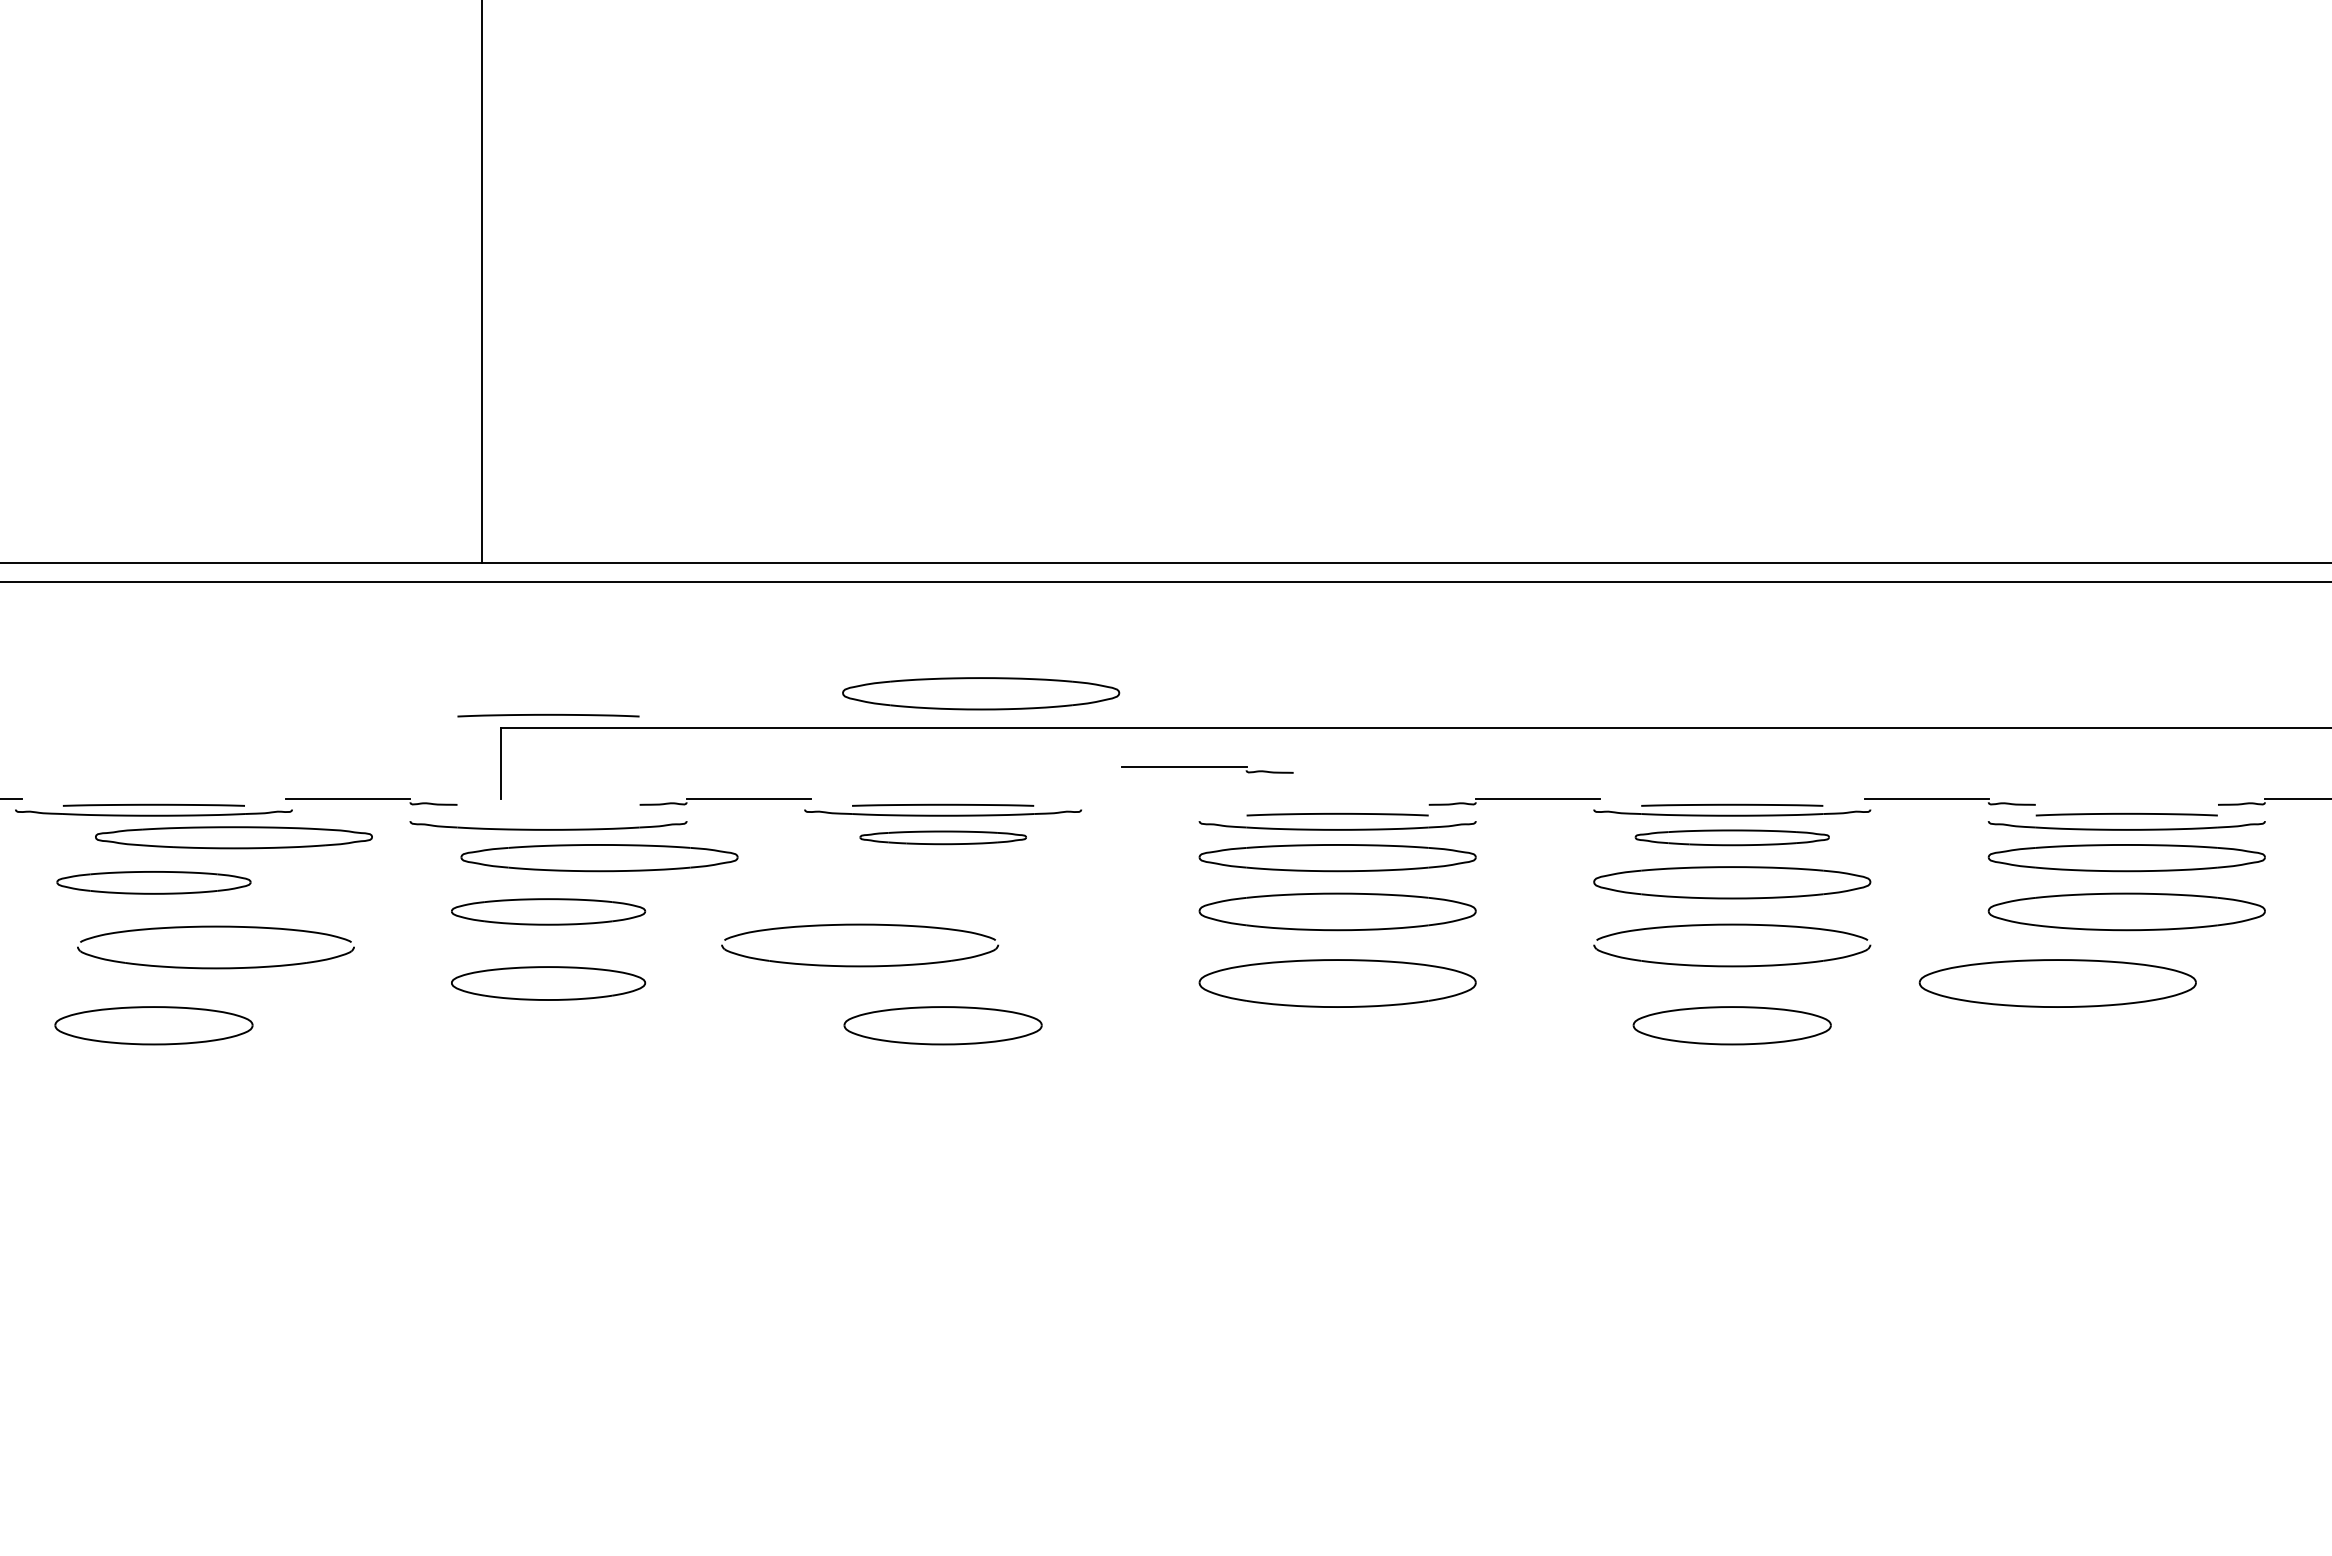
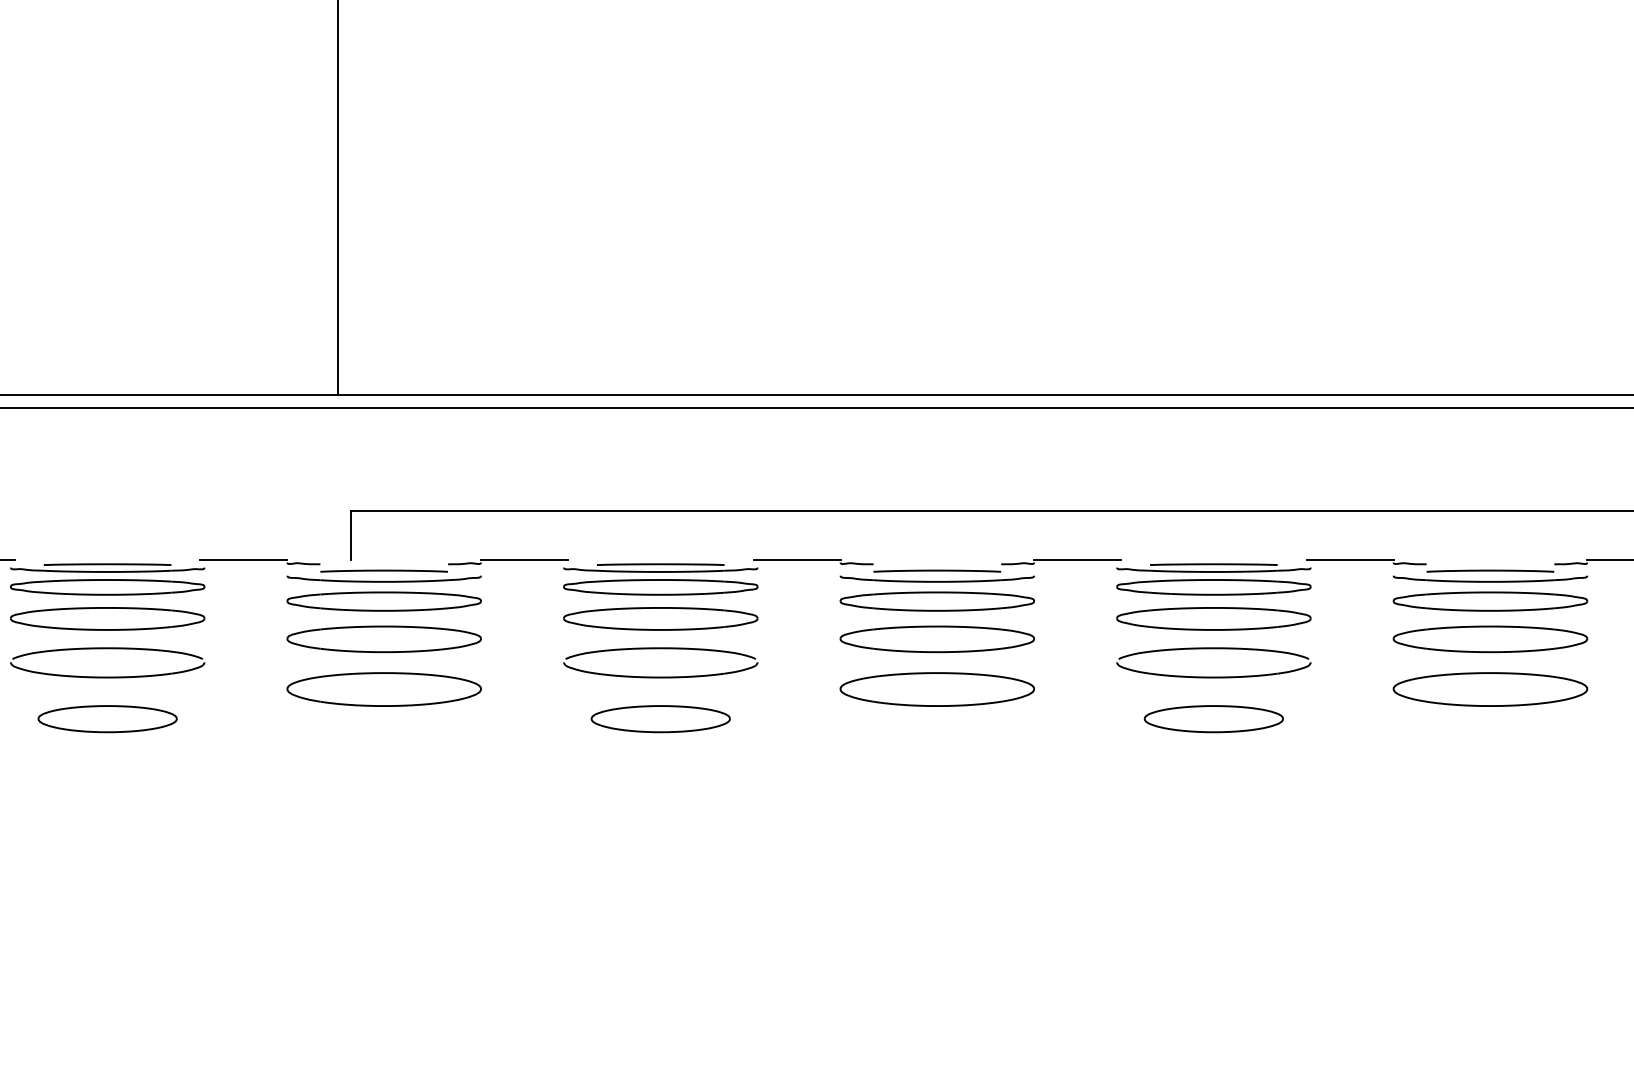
part: (981, 693) -> (661, 618), moved
curve: (548, 715) -> (384, 571), moved
part: (1207, 769) -> (813, 561), moved
part: (233, 837) -> (107, 587), moved
part: (943, 837) -> (661, 587), size x1.67
part: (1732, 837) -> (1214, 587), size x1.43
part: (599, 858) -> (384, 601), moved
part: (153, 882) -> (107, 618), size x1.43
part: (548, 911) -> (384, 639), size x1.43
part: (860, 925) -> (661, 648), moved
part: (215, 927) -> (107, 648), moved
part: (548, 983) -> (384, 689), size x1.43
part: (2057, 983) -> (1490, 689), moved

